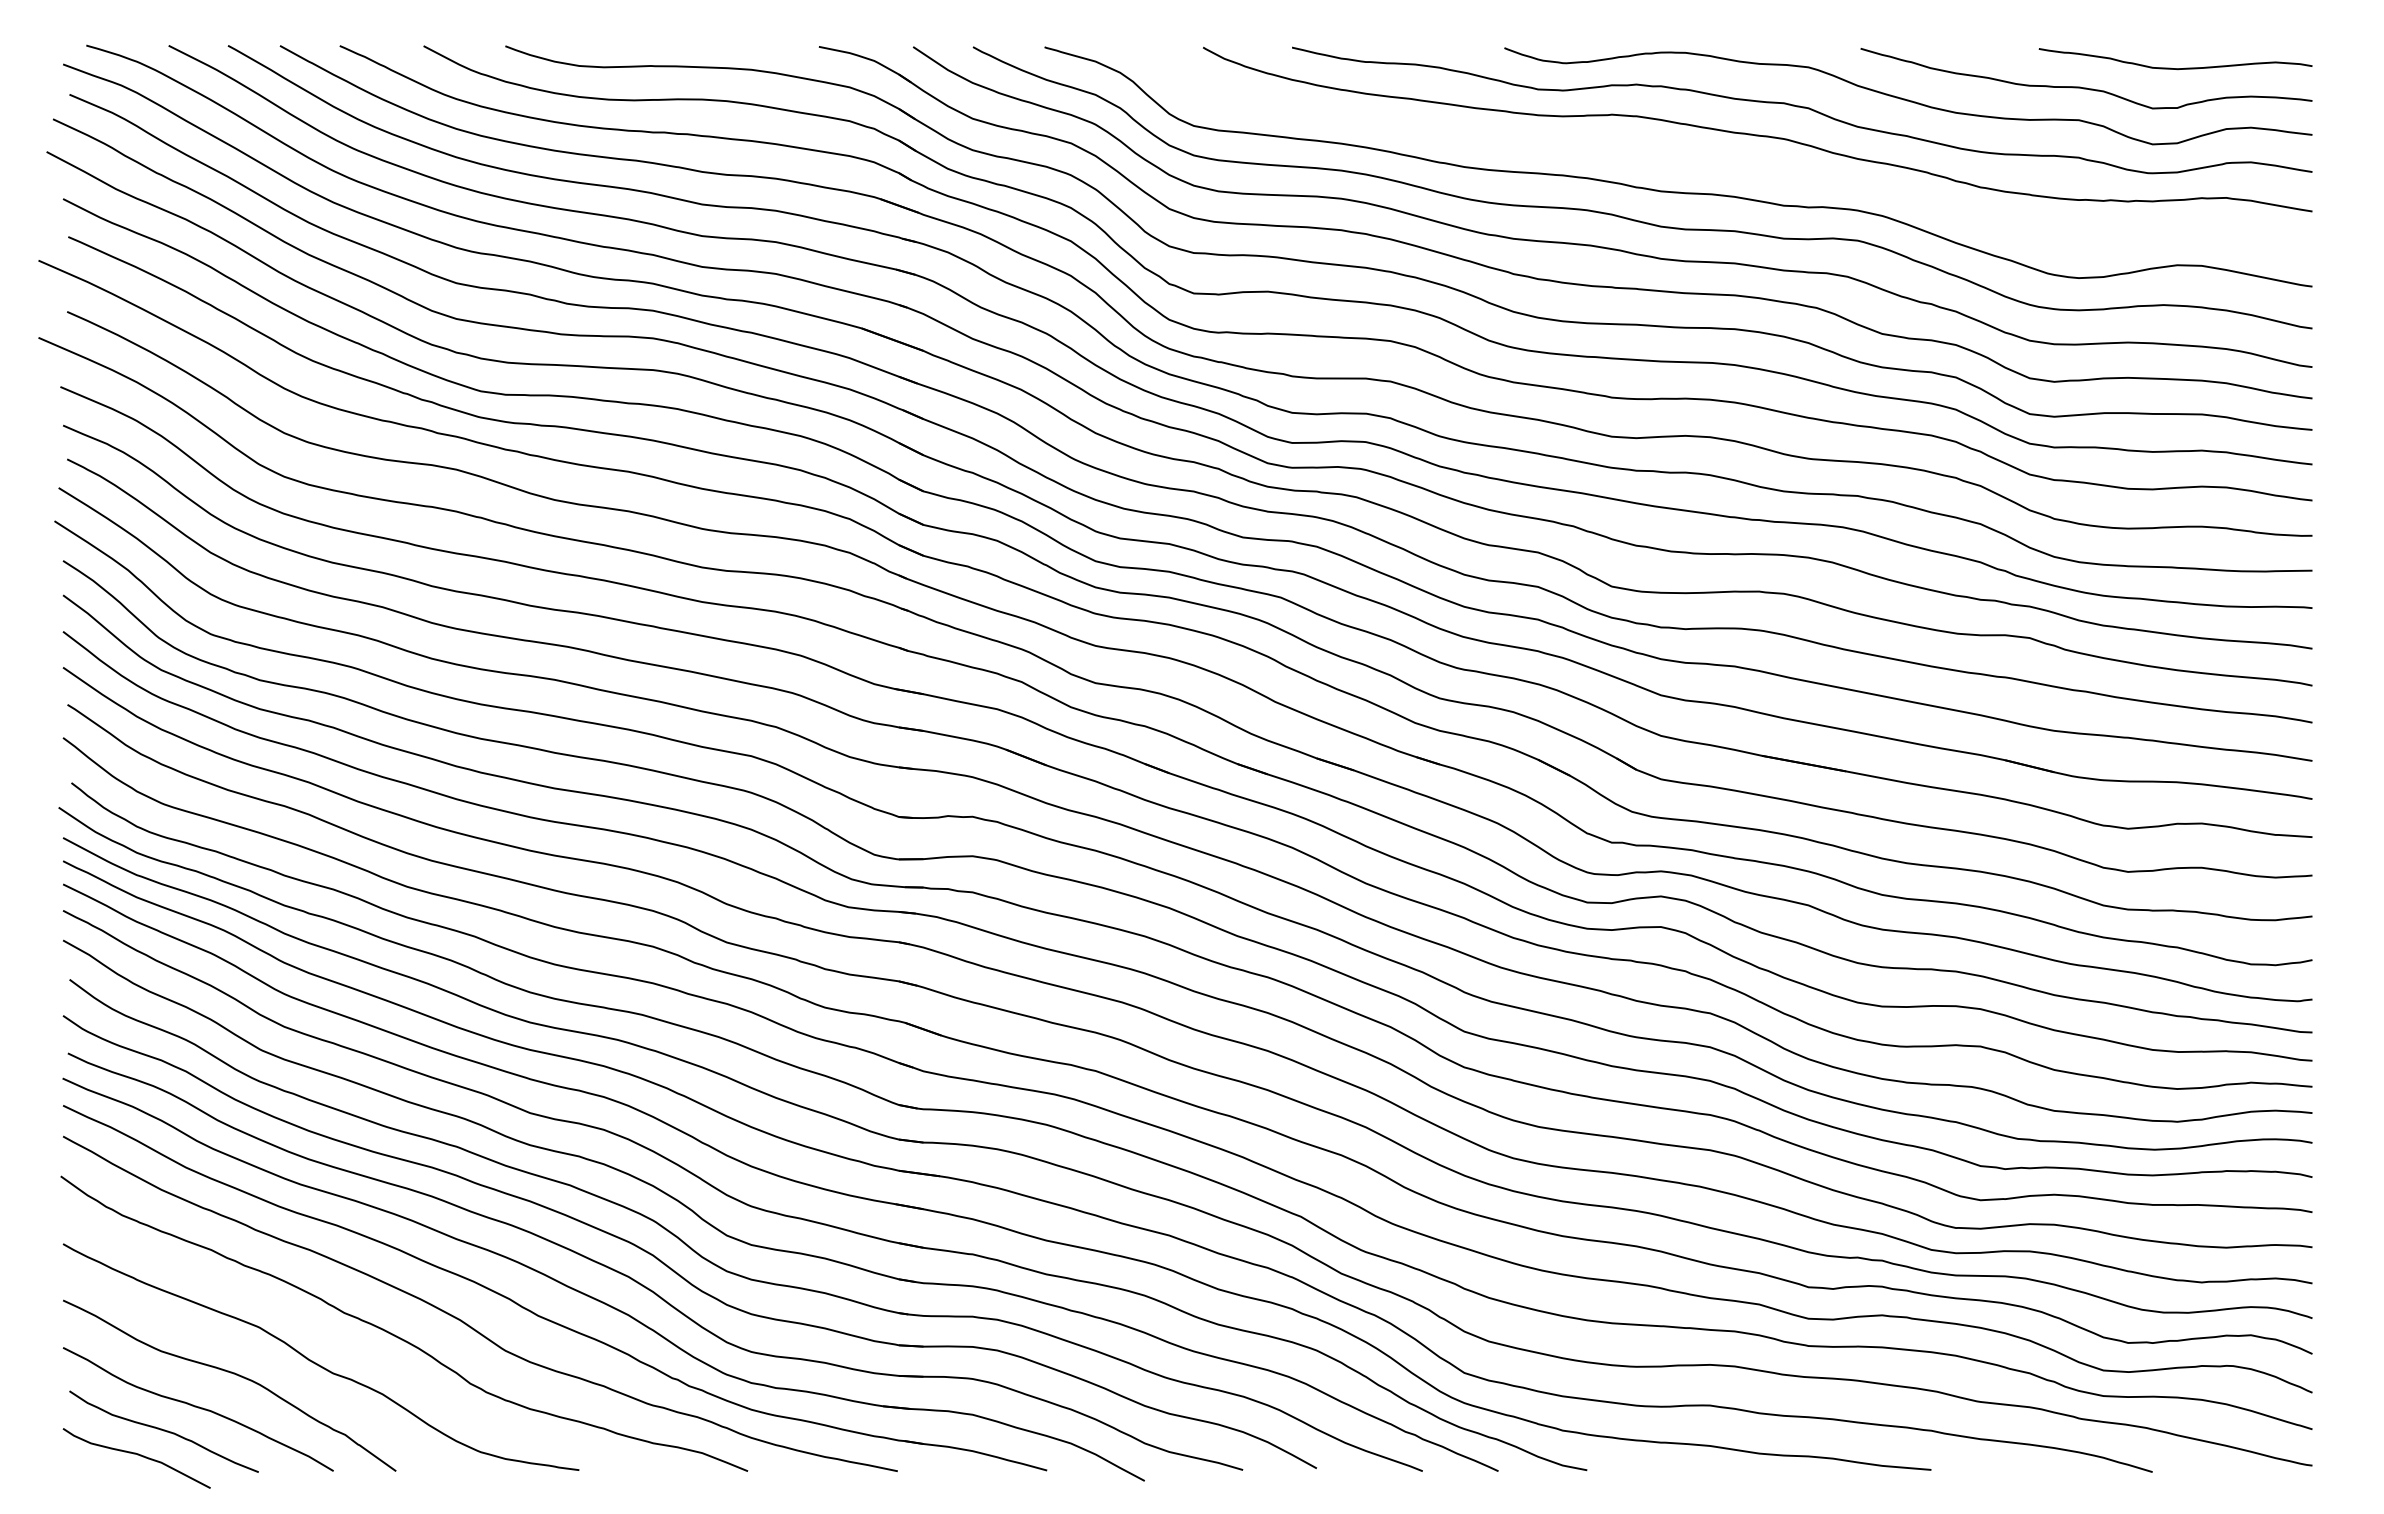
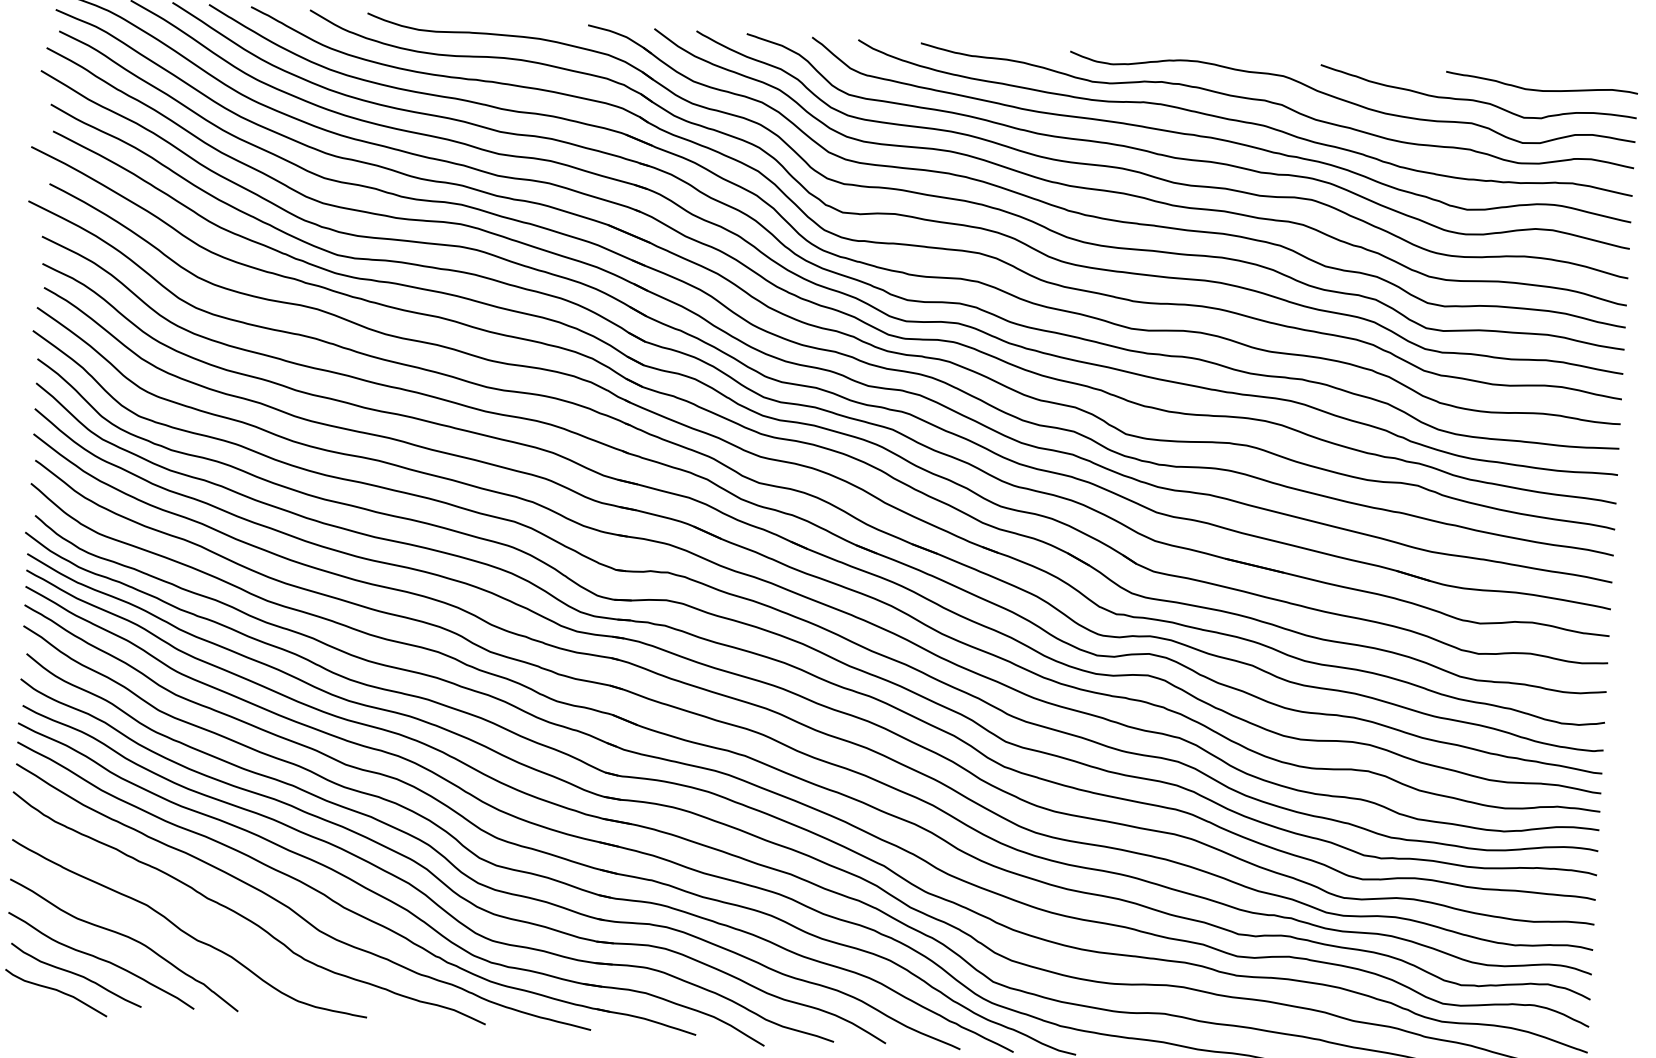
curve: (1722, 160) -> (1219, 138), added

